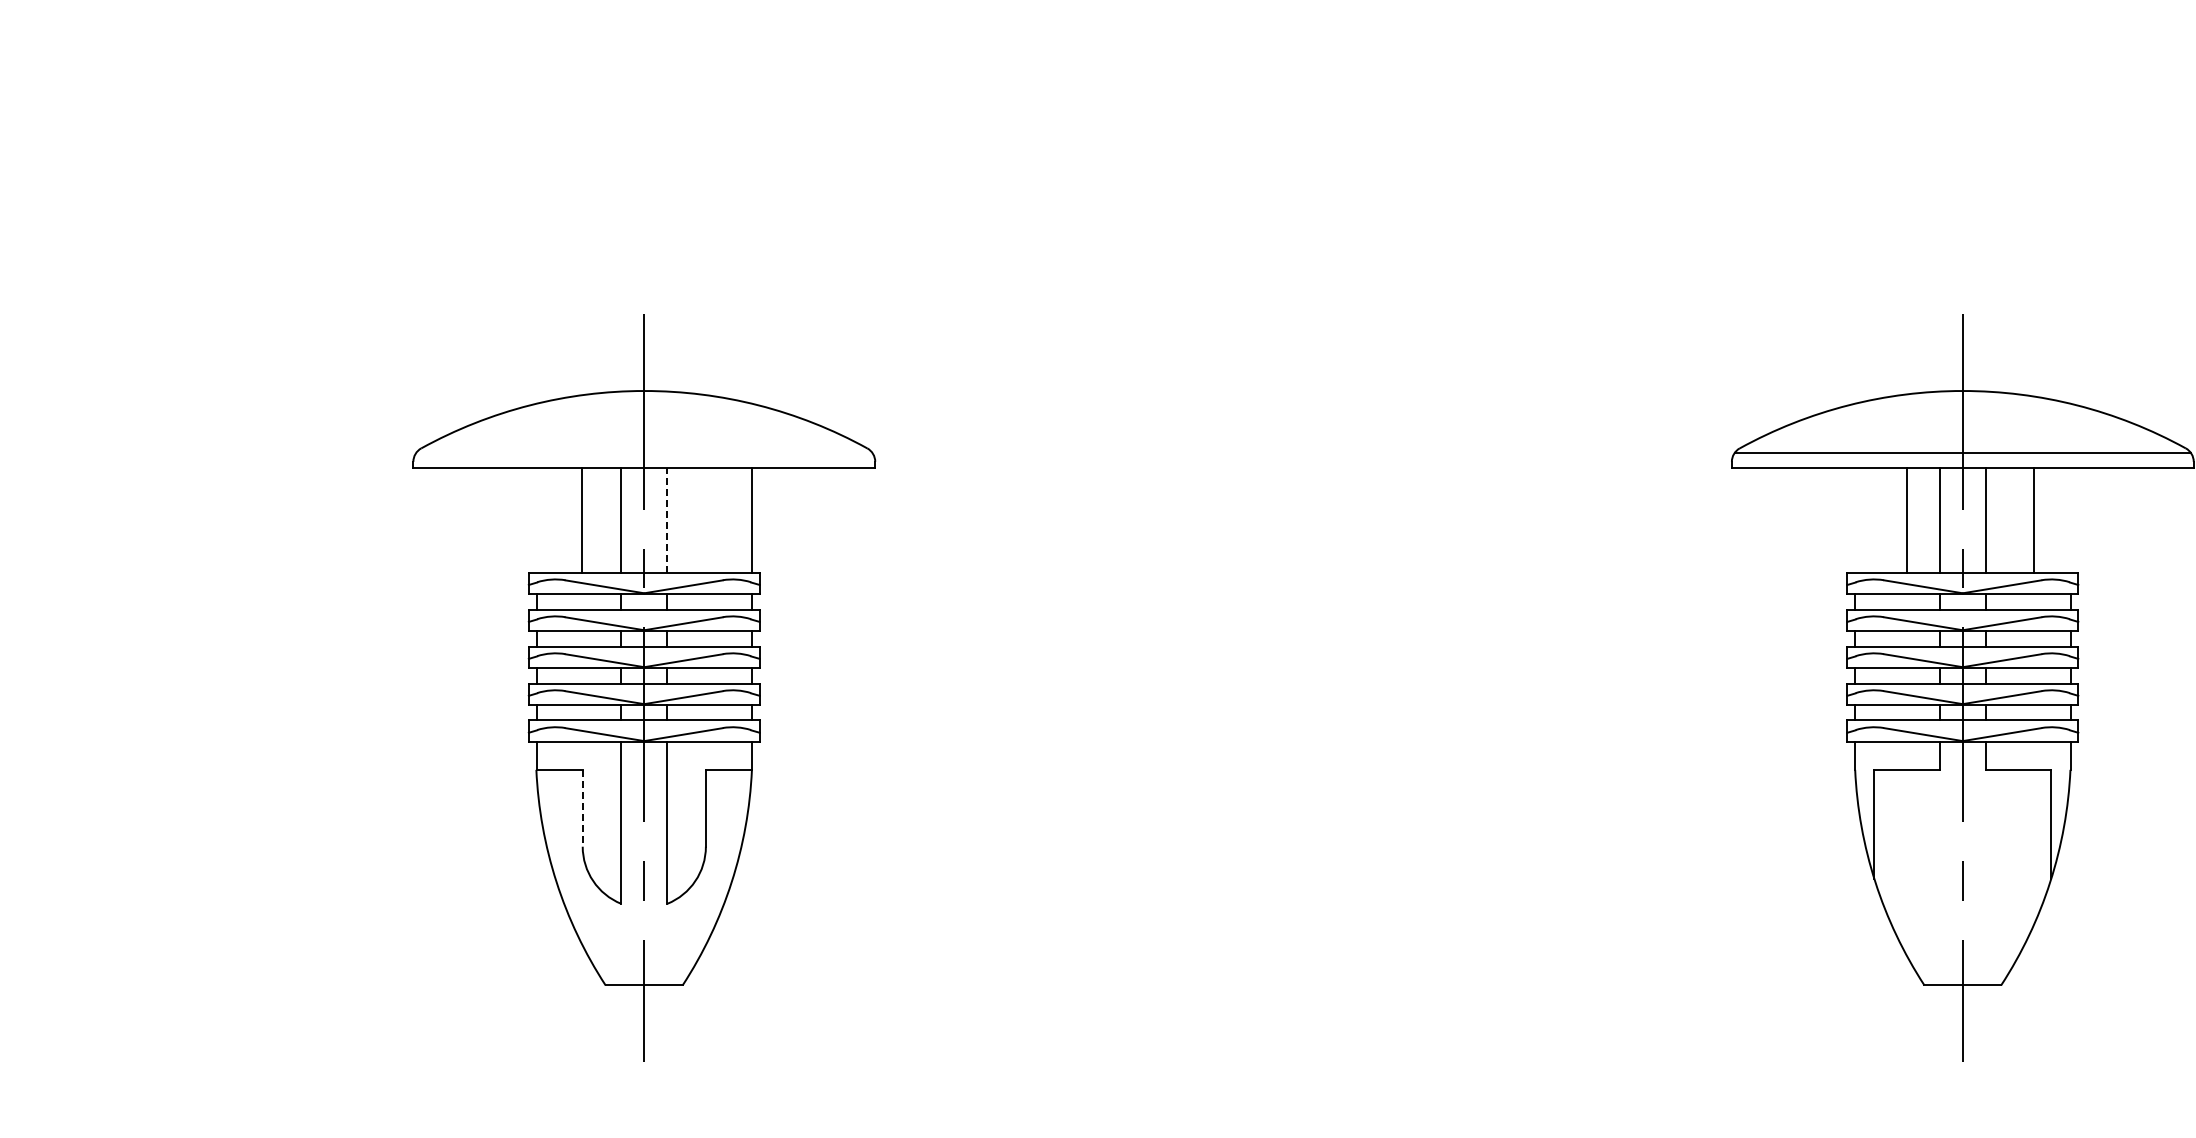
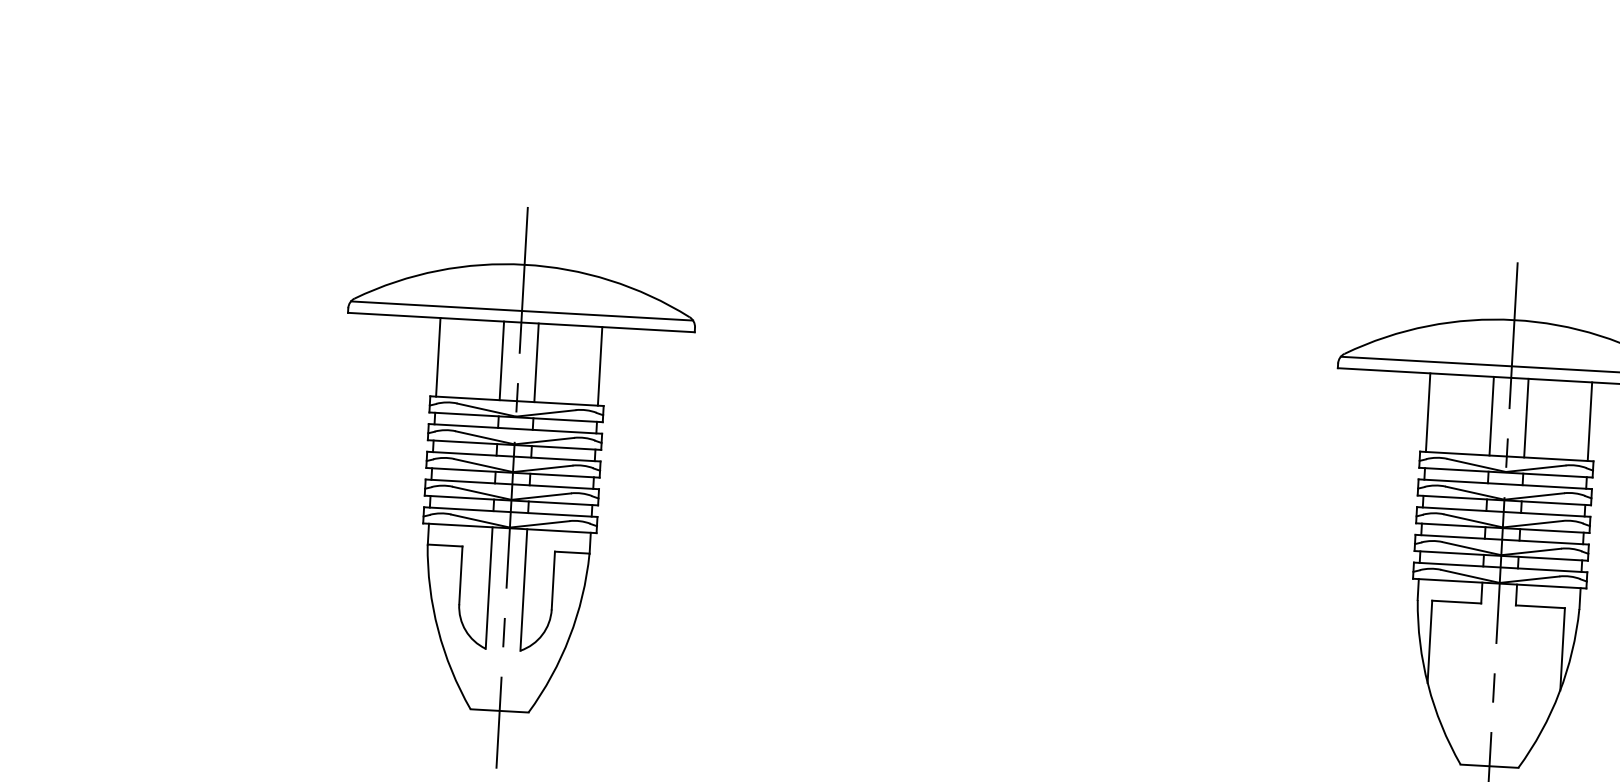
line: (644, 452) -> (522, 310), added
line: (581, 519) -> (438, 356), moved
line: (667, 519) -> (536, 362), dashed -> solid
line: (1907, 519) -> (1428, 412), moved
line: (2033, 519) -> (1589, 421), moved
line: (582, 808) -> (460, 575), dashed -> solid

